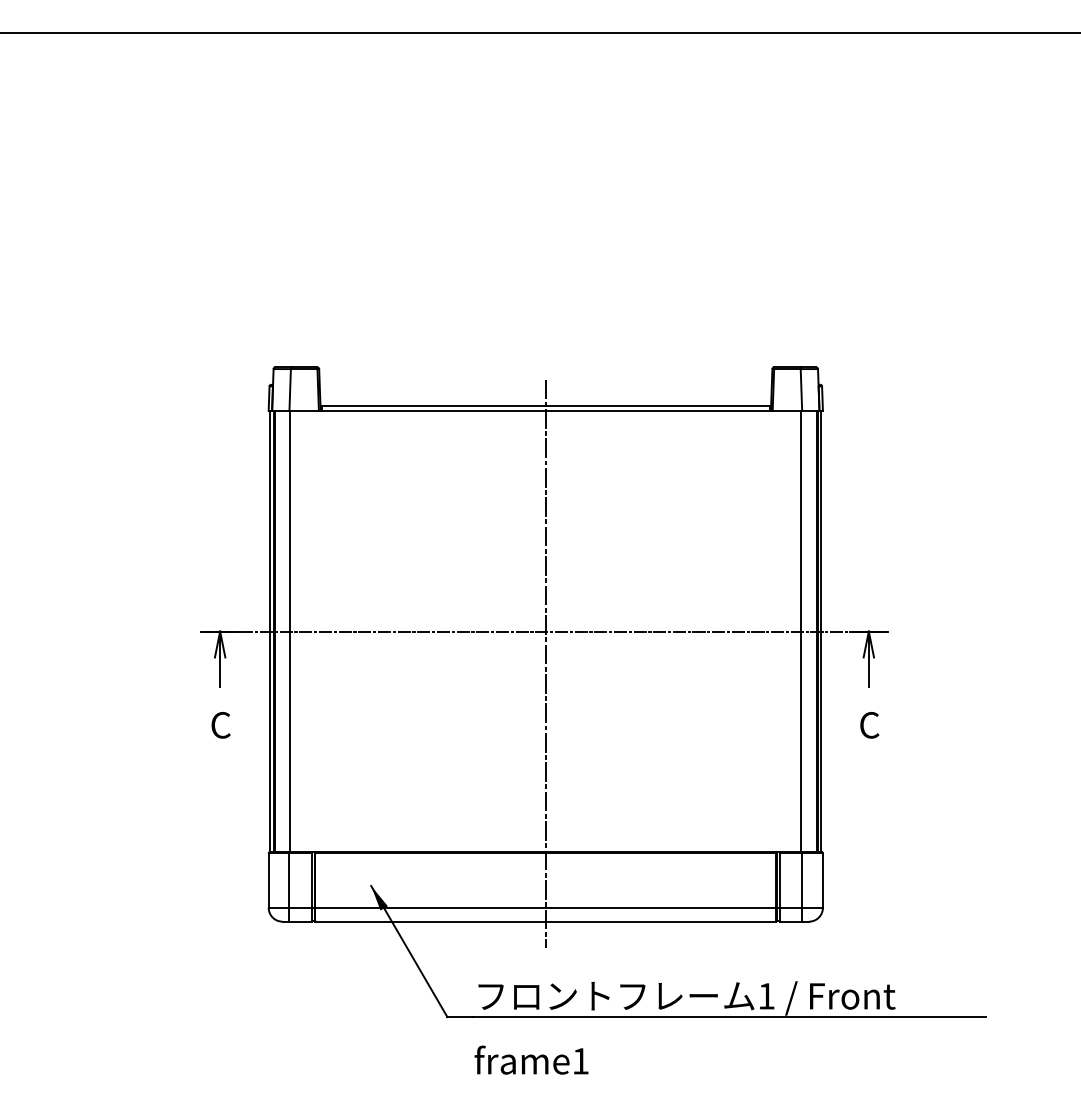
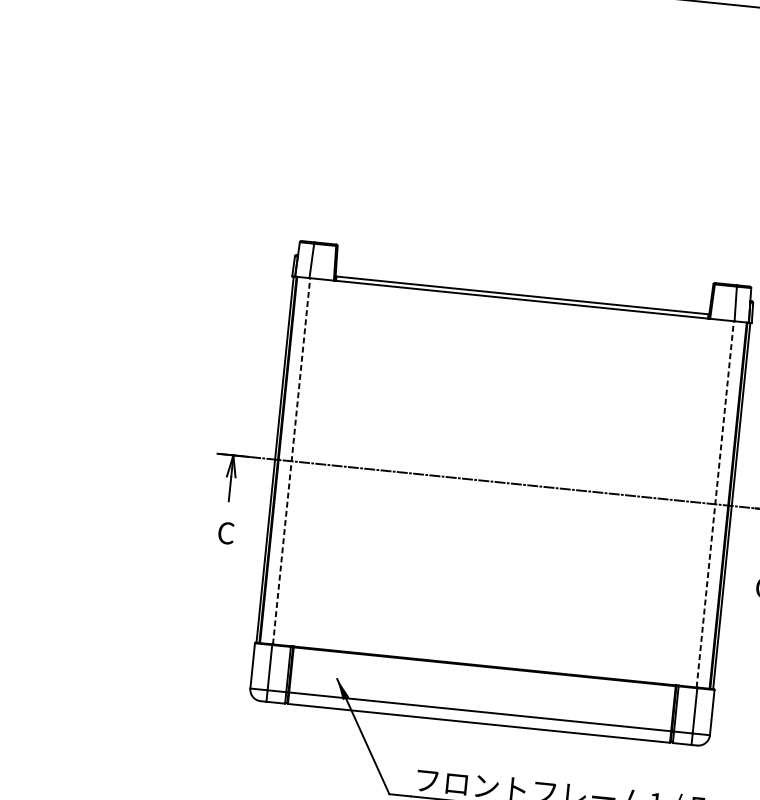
line: (290, 631) -> (291, 461), solid -> dashed
line: (801, 631) -> (715, 504), solid -> dashed
line: (545, 663) -> (500, 509), removed

